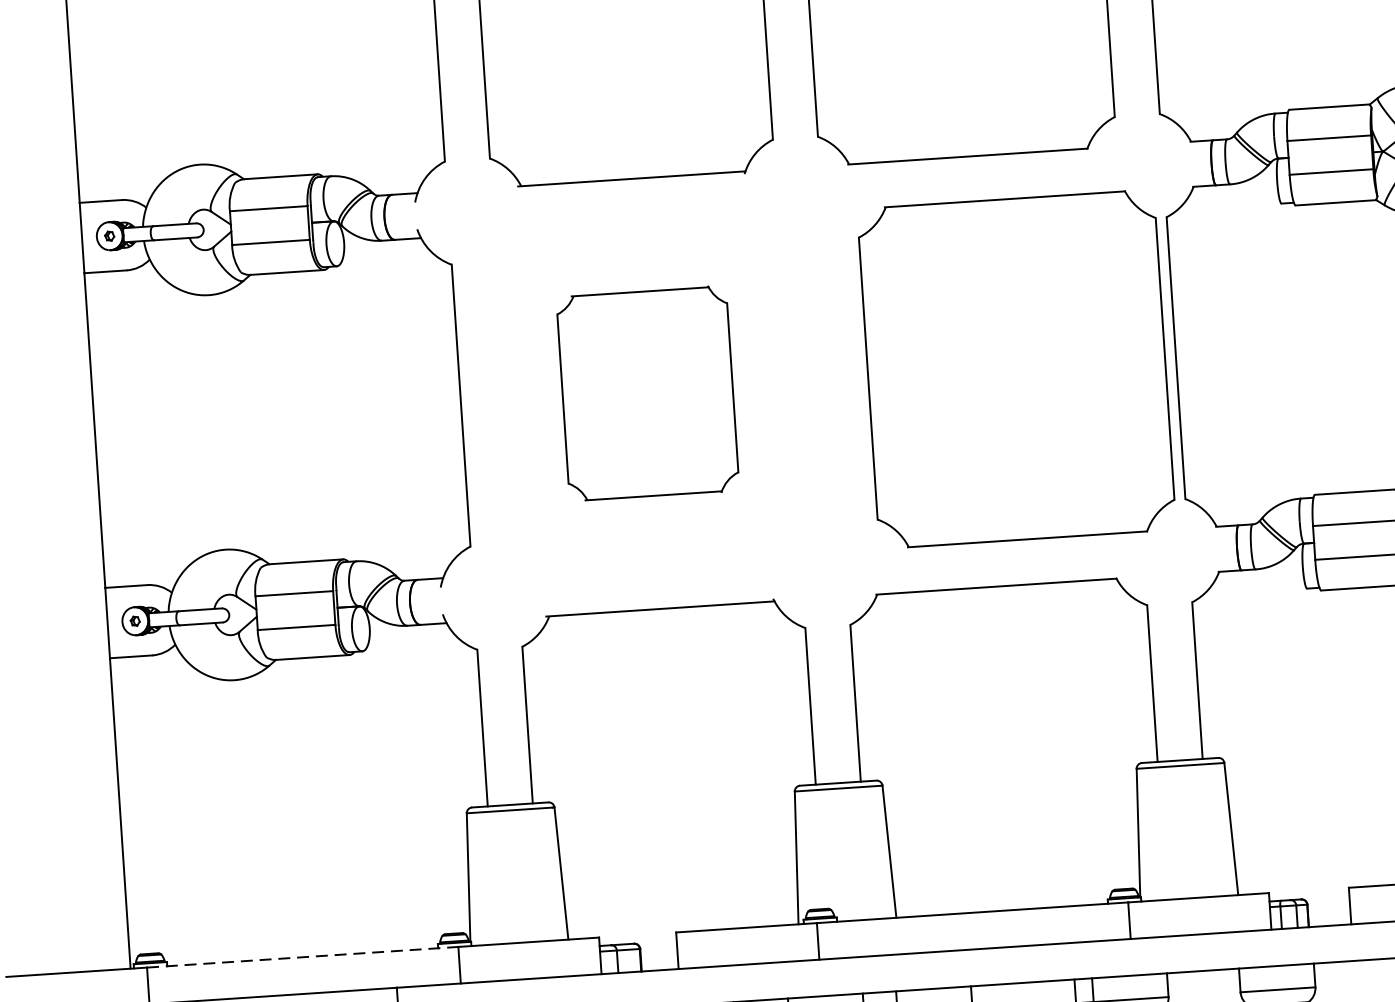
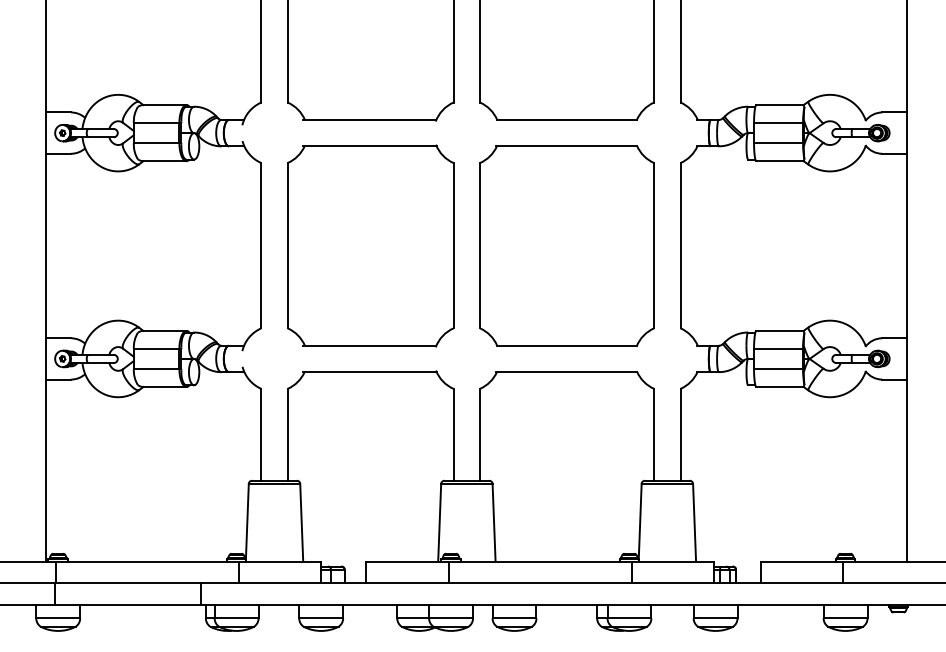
part: (1015, 368) -> (566, 245), moved
part: (647, 392) -> (370, 245), size x1.67
line: (302, 957) -> (147, 561), dashed -> solid

